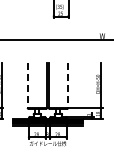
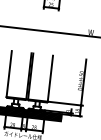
line: (27, 85) -> (9, 74), dashed -> solid
line: (68, 85) -> (50, 78), dashed -> solid

